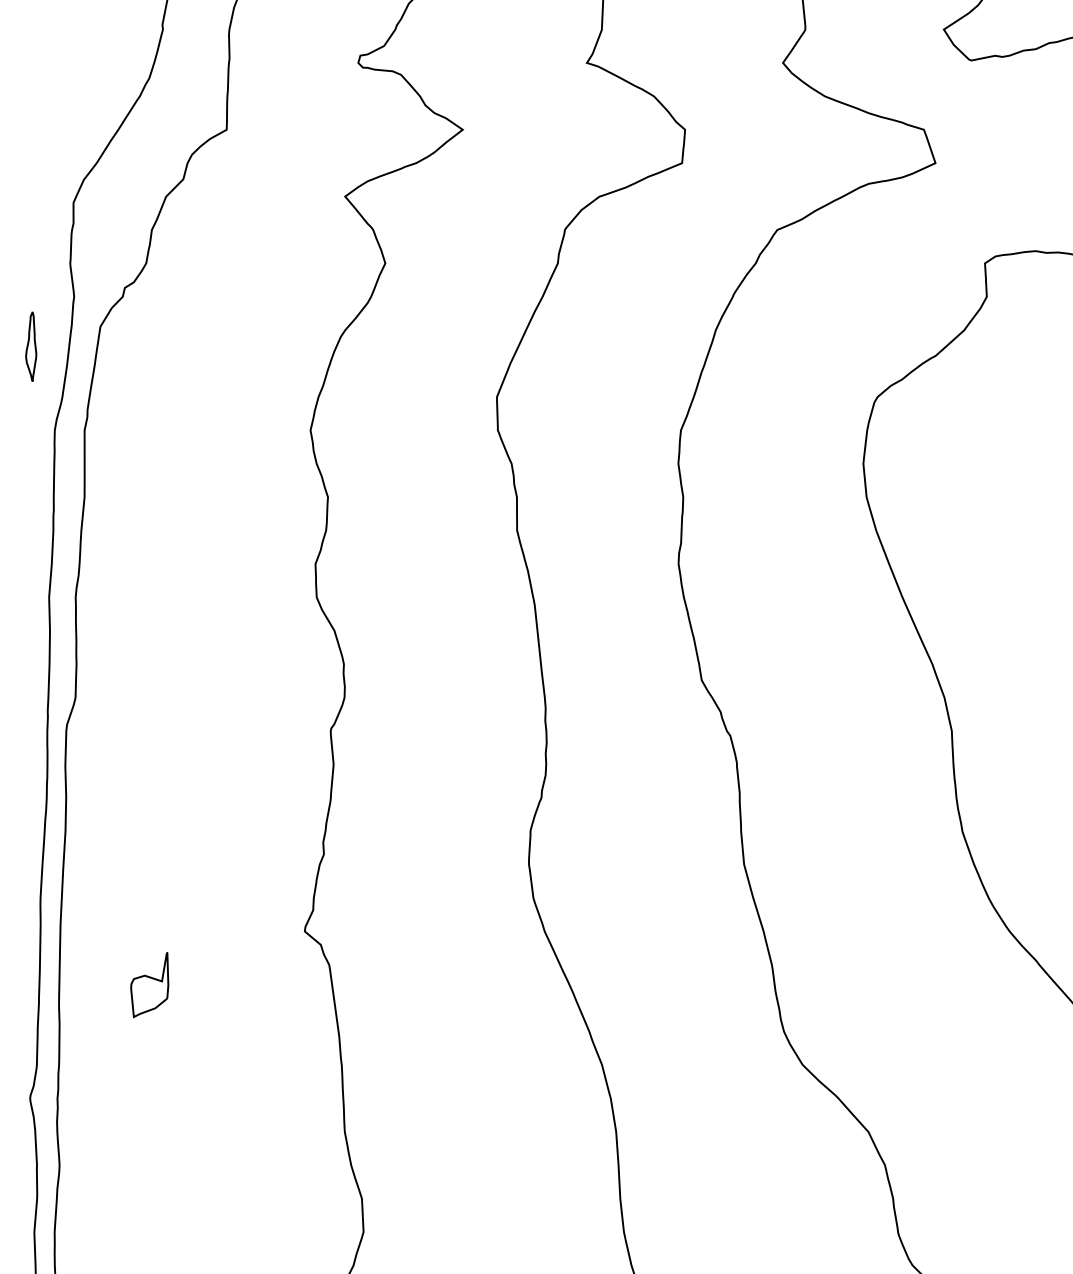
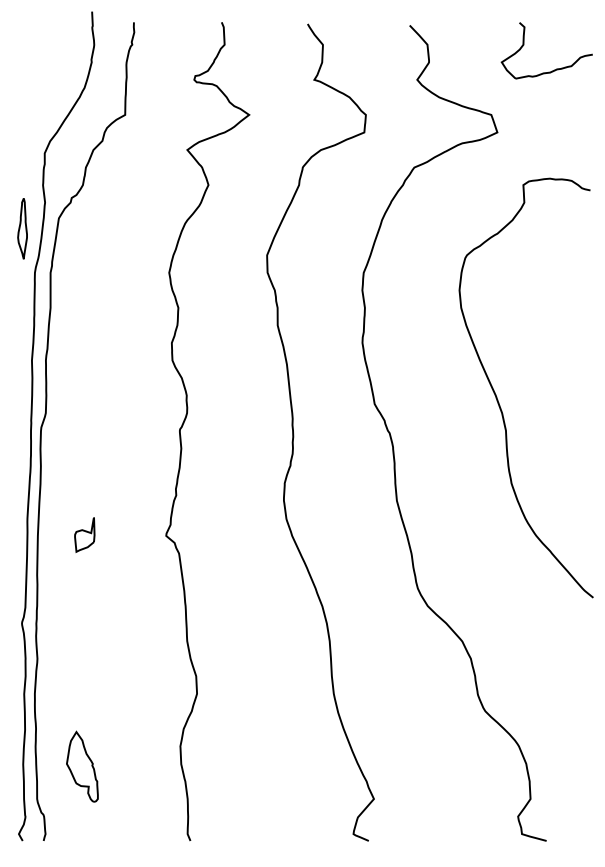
part: (31, 346) -> (22, 228), size x1.67
part: (149, 984) -> (84, 534), moved

